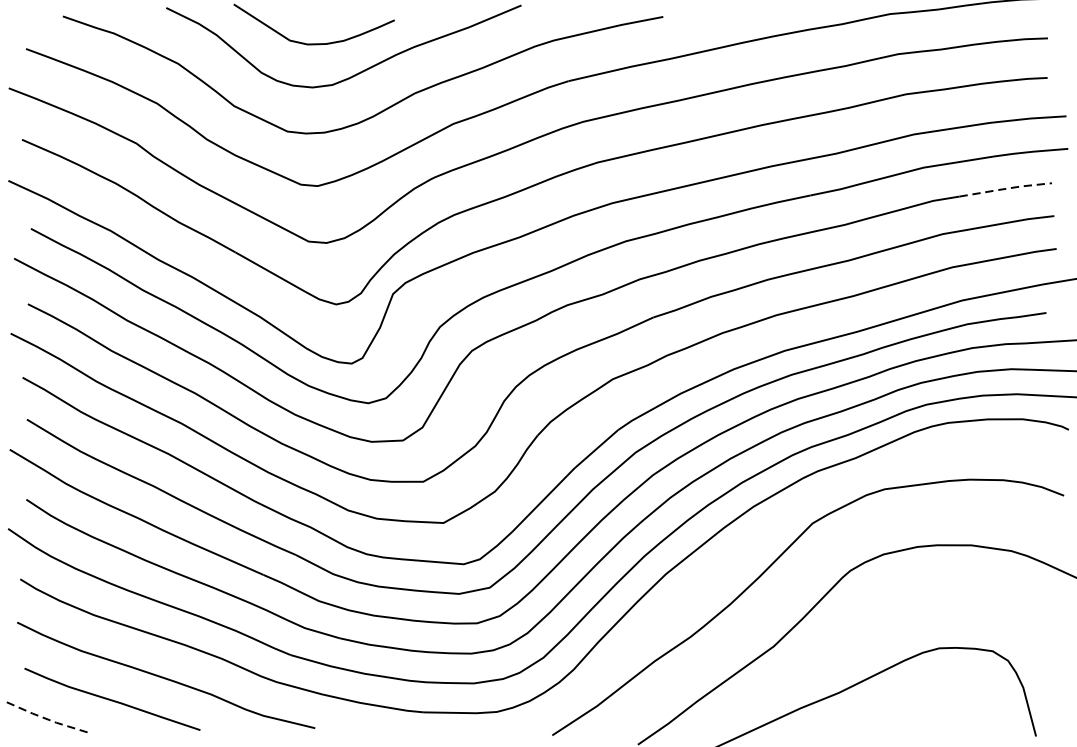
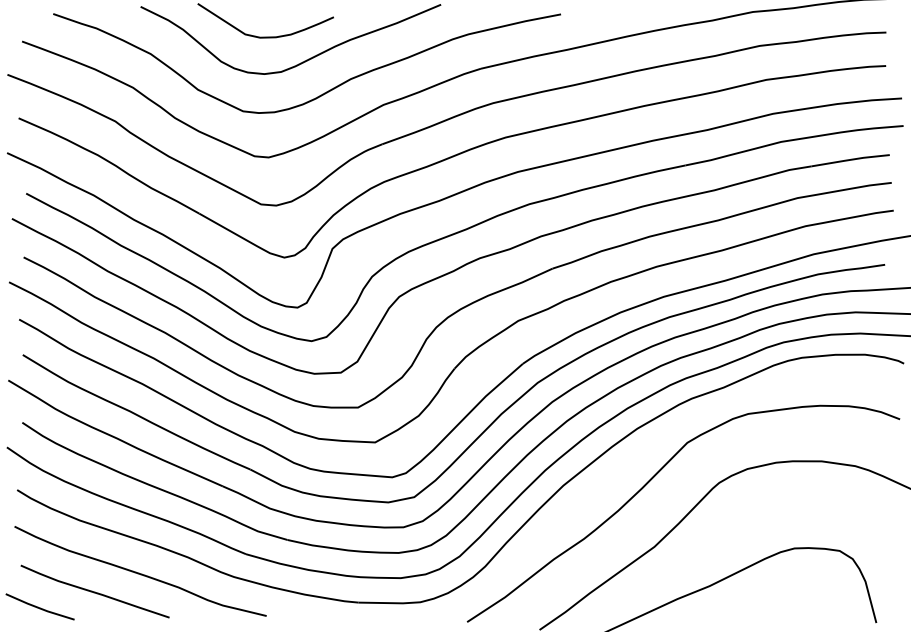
line: (1006, 188) -> (851, 159), dashed -> solid
line: (47, 719) -> (40, 608), dashed -> solid

